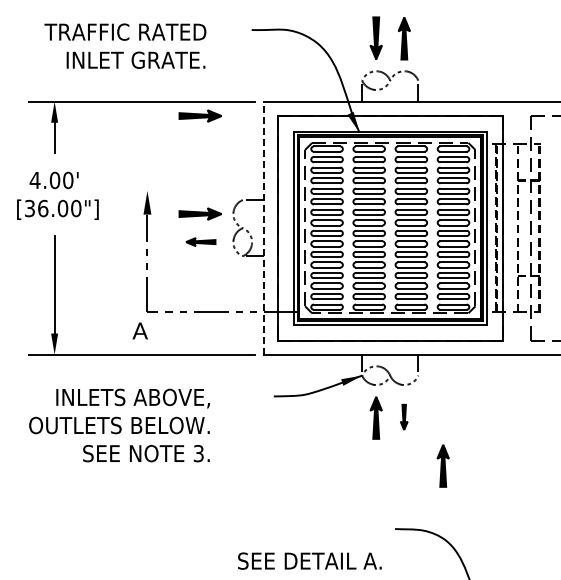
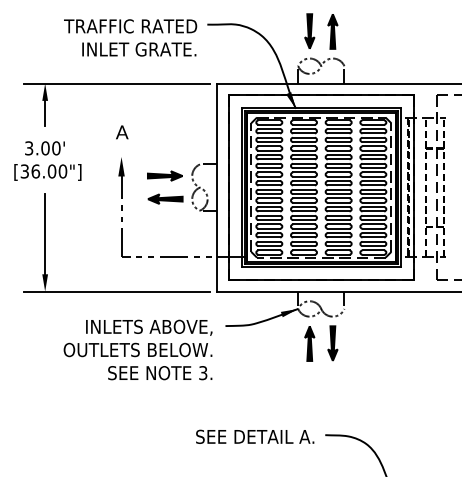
text: (125, 45) -> (130, 37), moved
part: (199, 115) -> (164, 94), removed
text: (34, 180) -> (28, 148), 4.00' -> 3.00'
line: (263, 227) -> (217, 187), dashed -> solid
part: (200, 241) -> (165, 198), size x1.43
text: (139, 330) -> (121, 131), moved
part: (403, 416) -> (332, 342), size x1.67
text: (119, 425) -> (138, 349), moved
part: (442, 465) -> (364, 382), removed
text: (309, 560) -> (254, 436), moved

